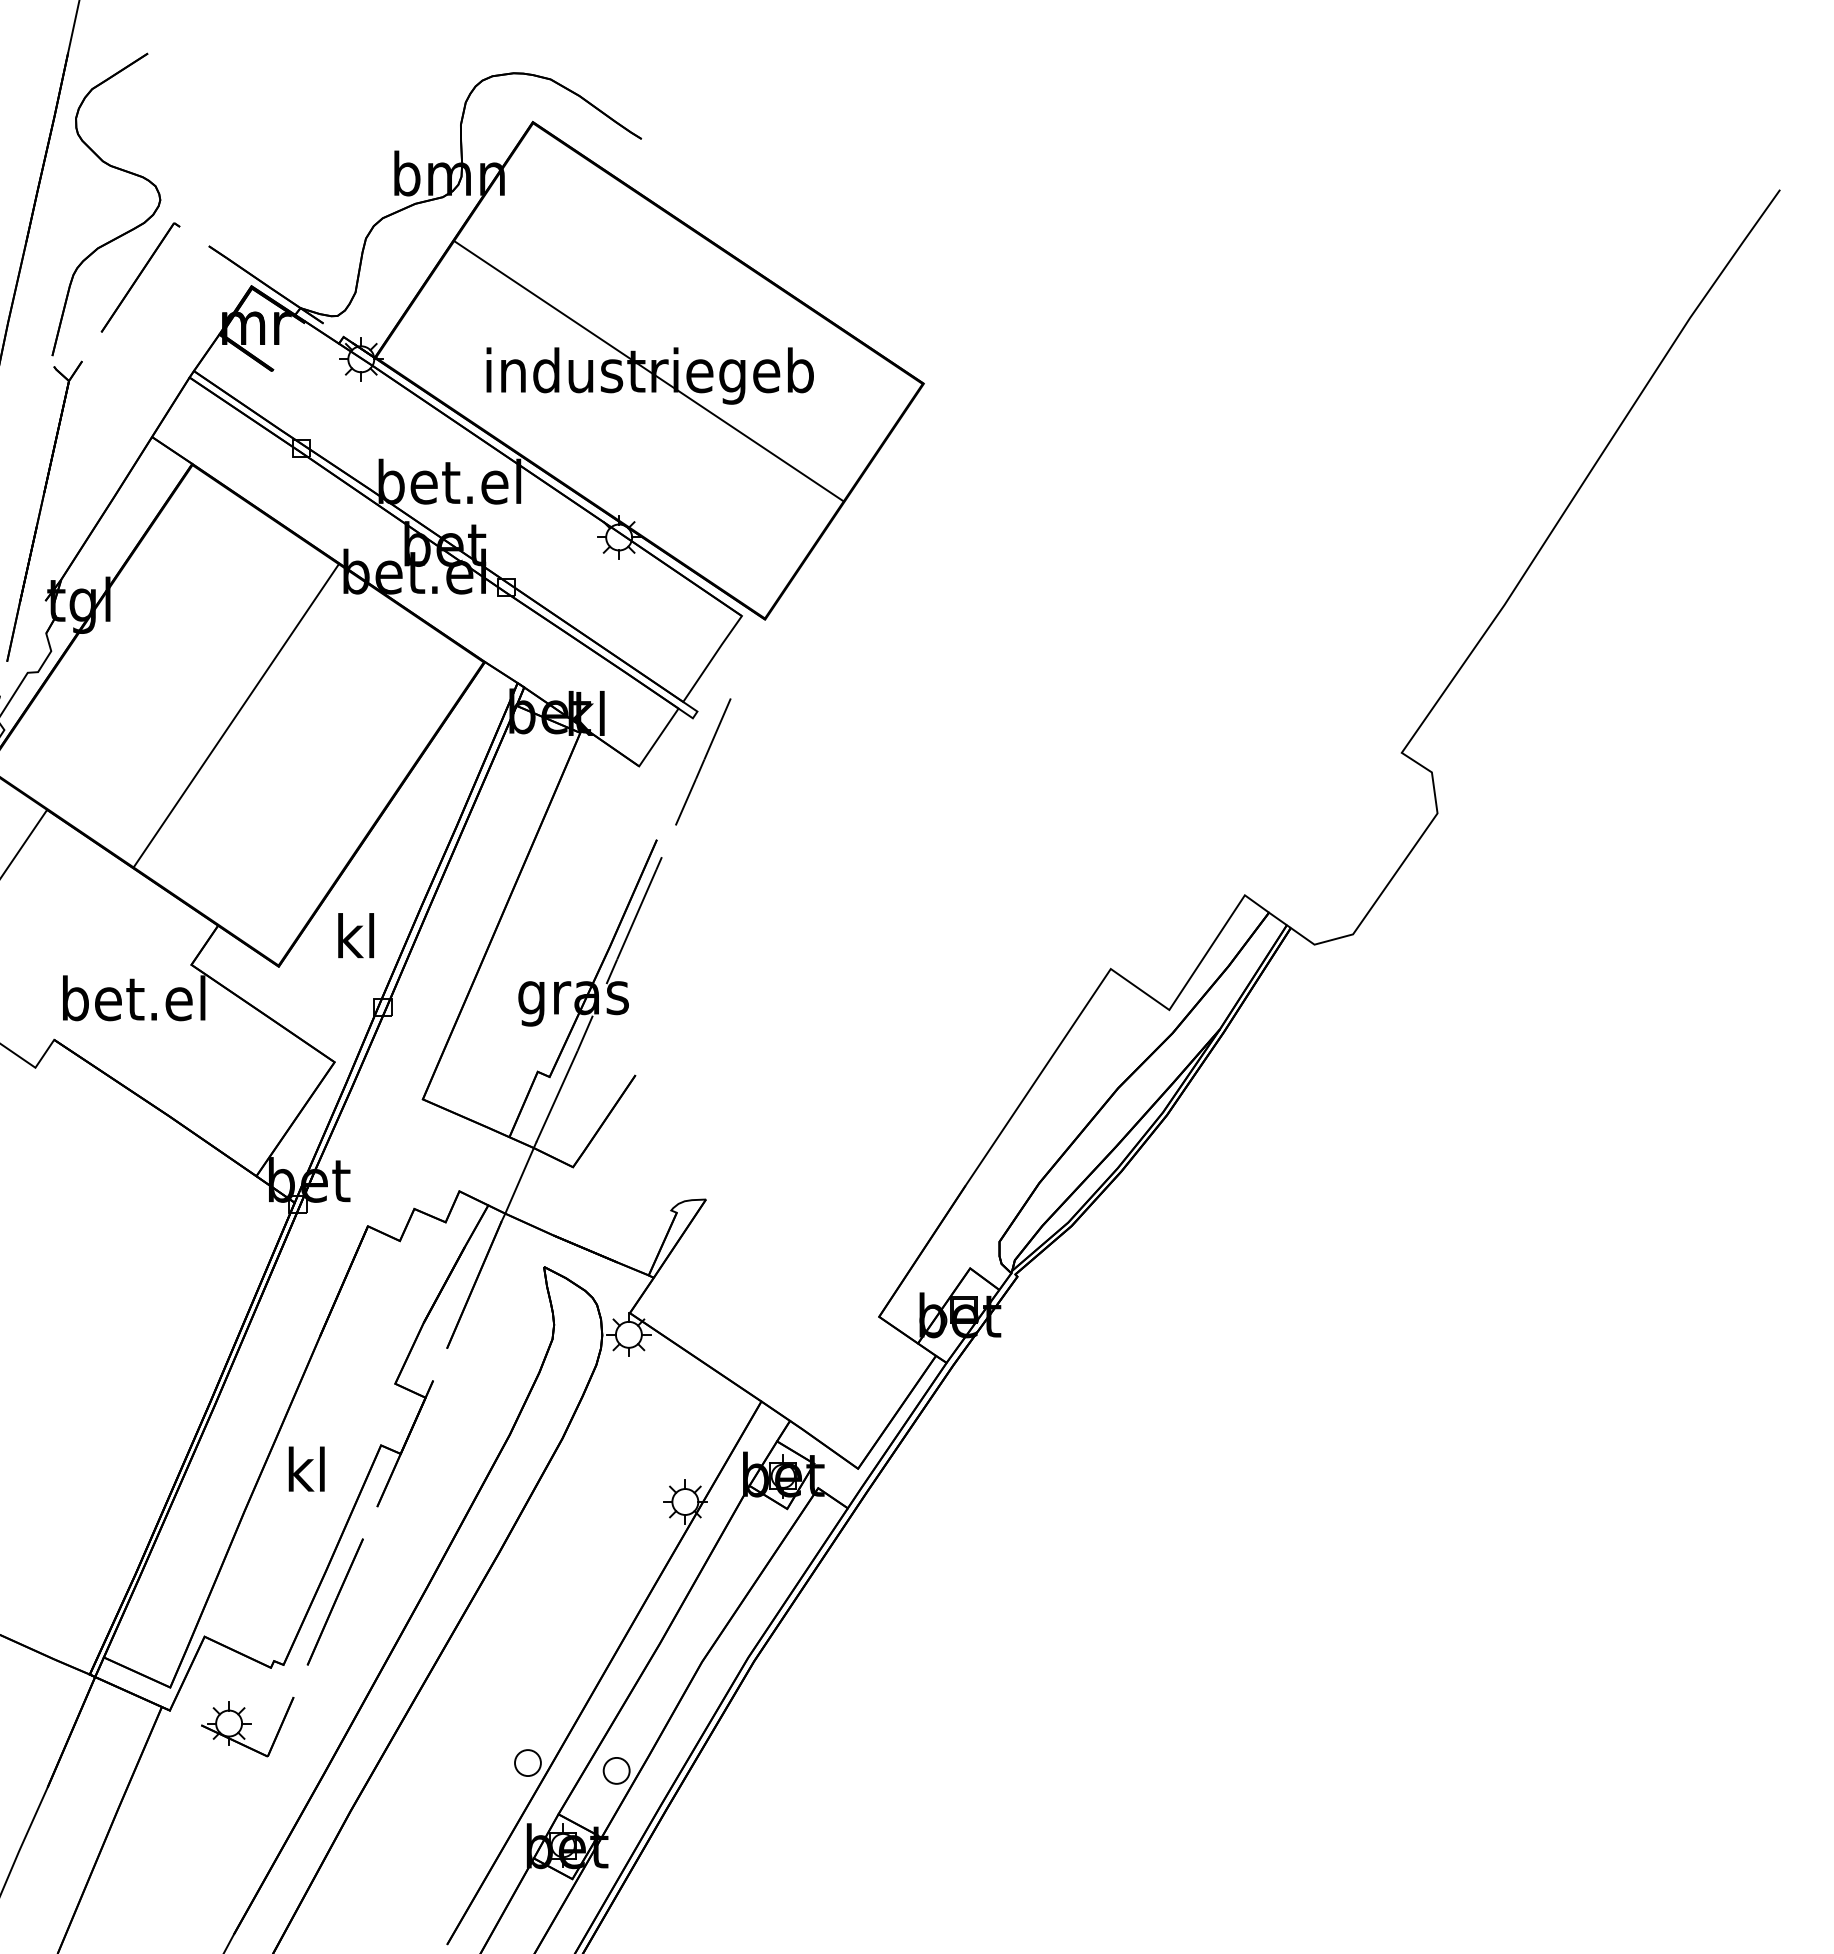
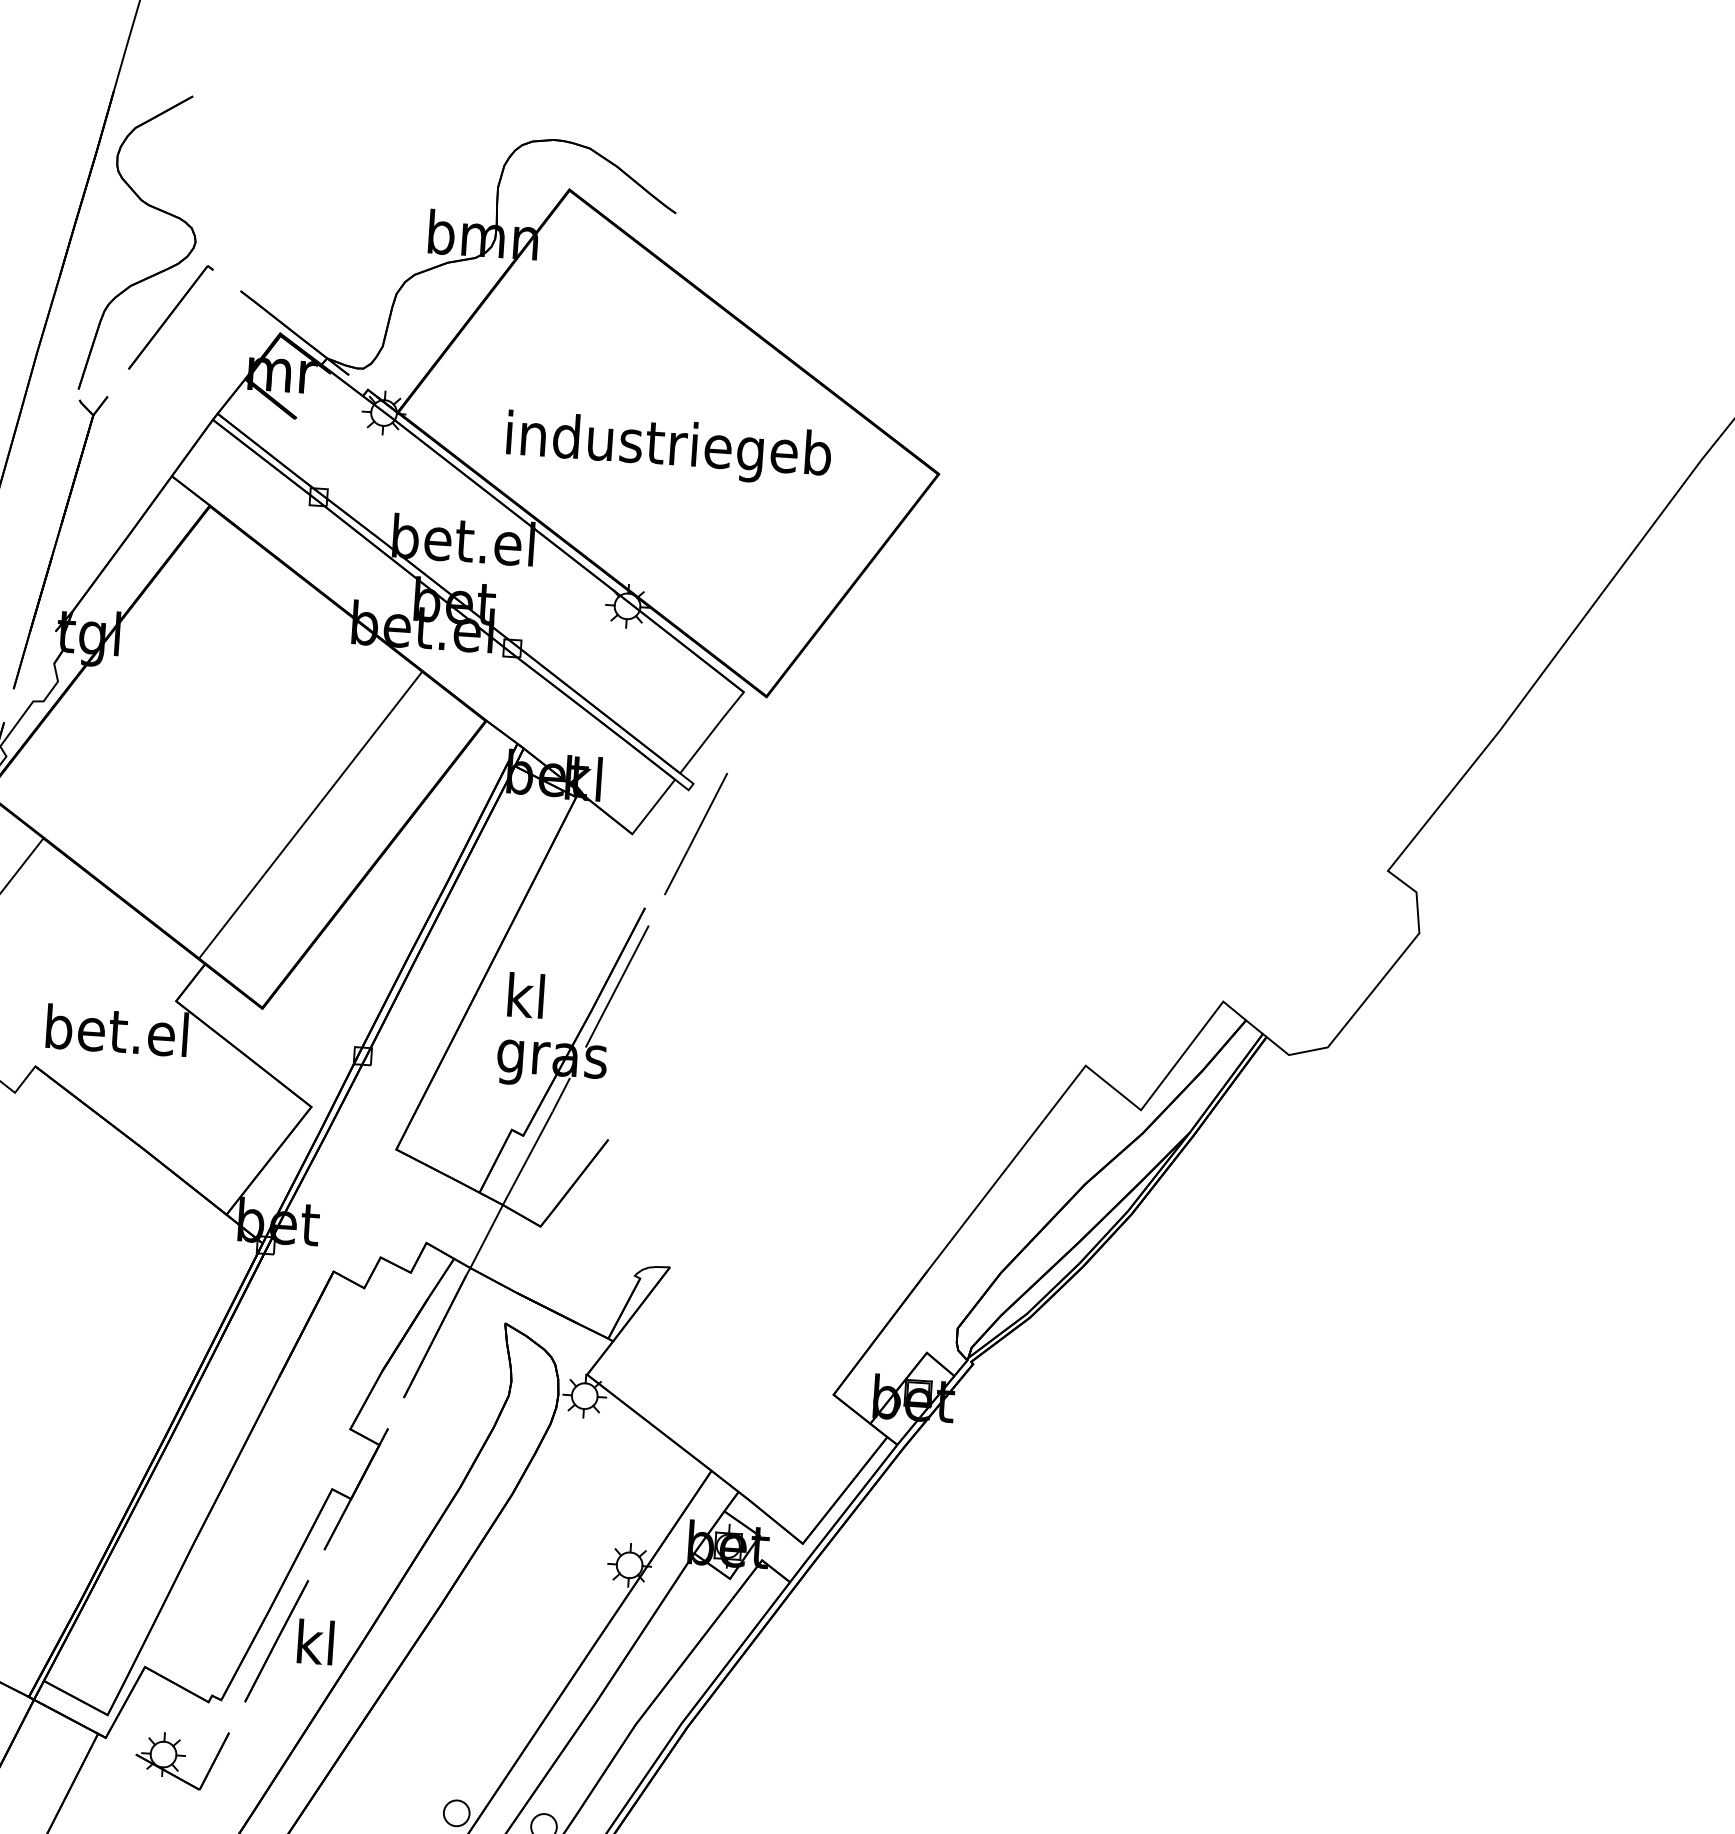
line: (648, 371) -> (667, 444), removed
line: (235, 715) -> (309, 814), moved
text: (355, 935) -> (525, 995), moved
text: (306, 1468) -> (315, 1641), moved

